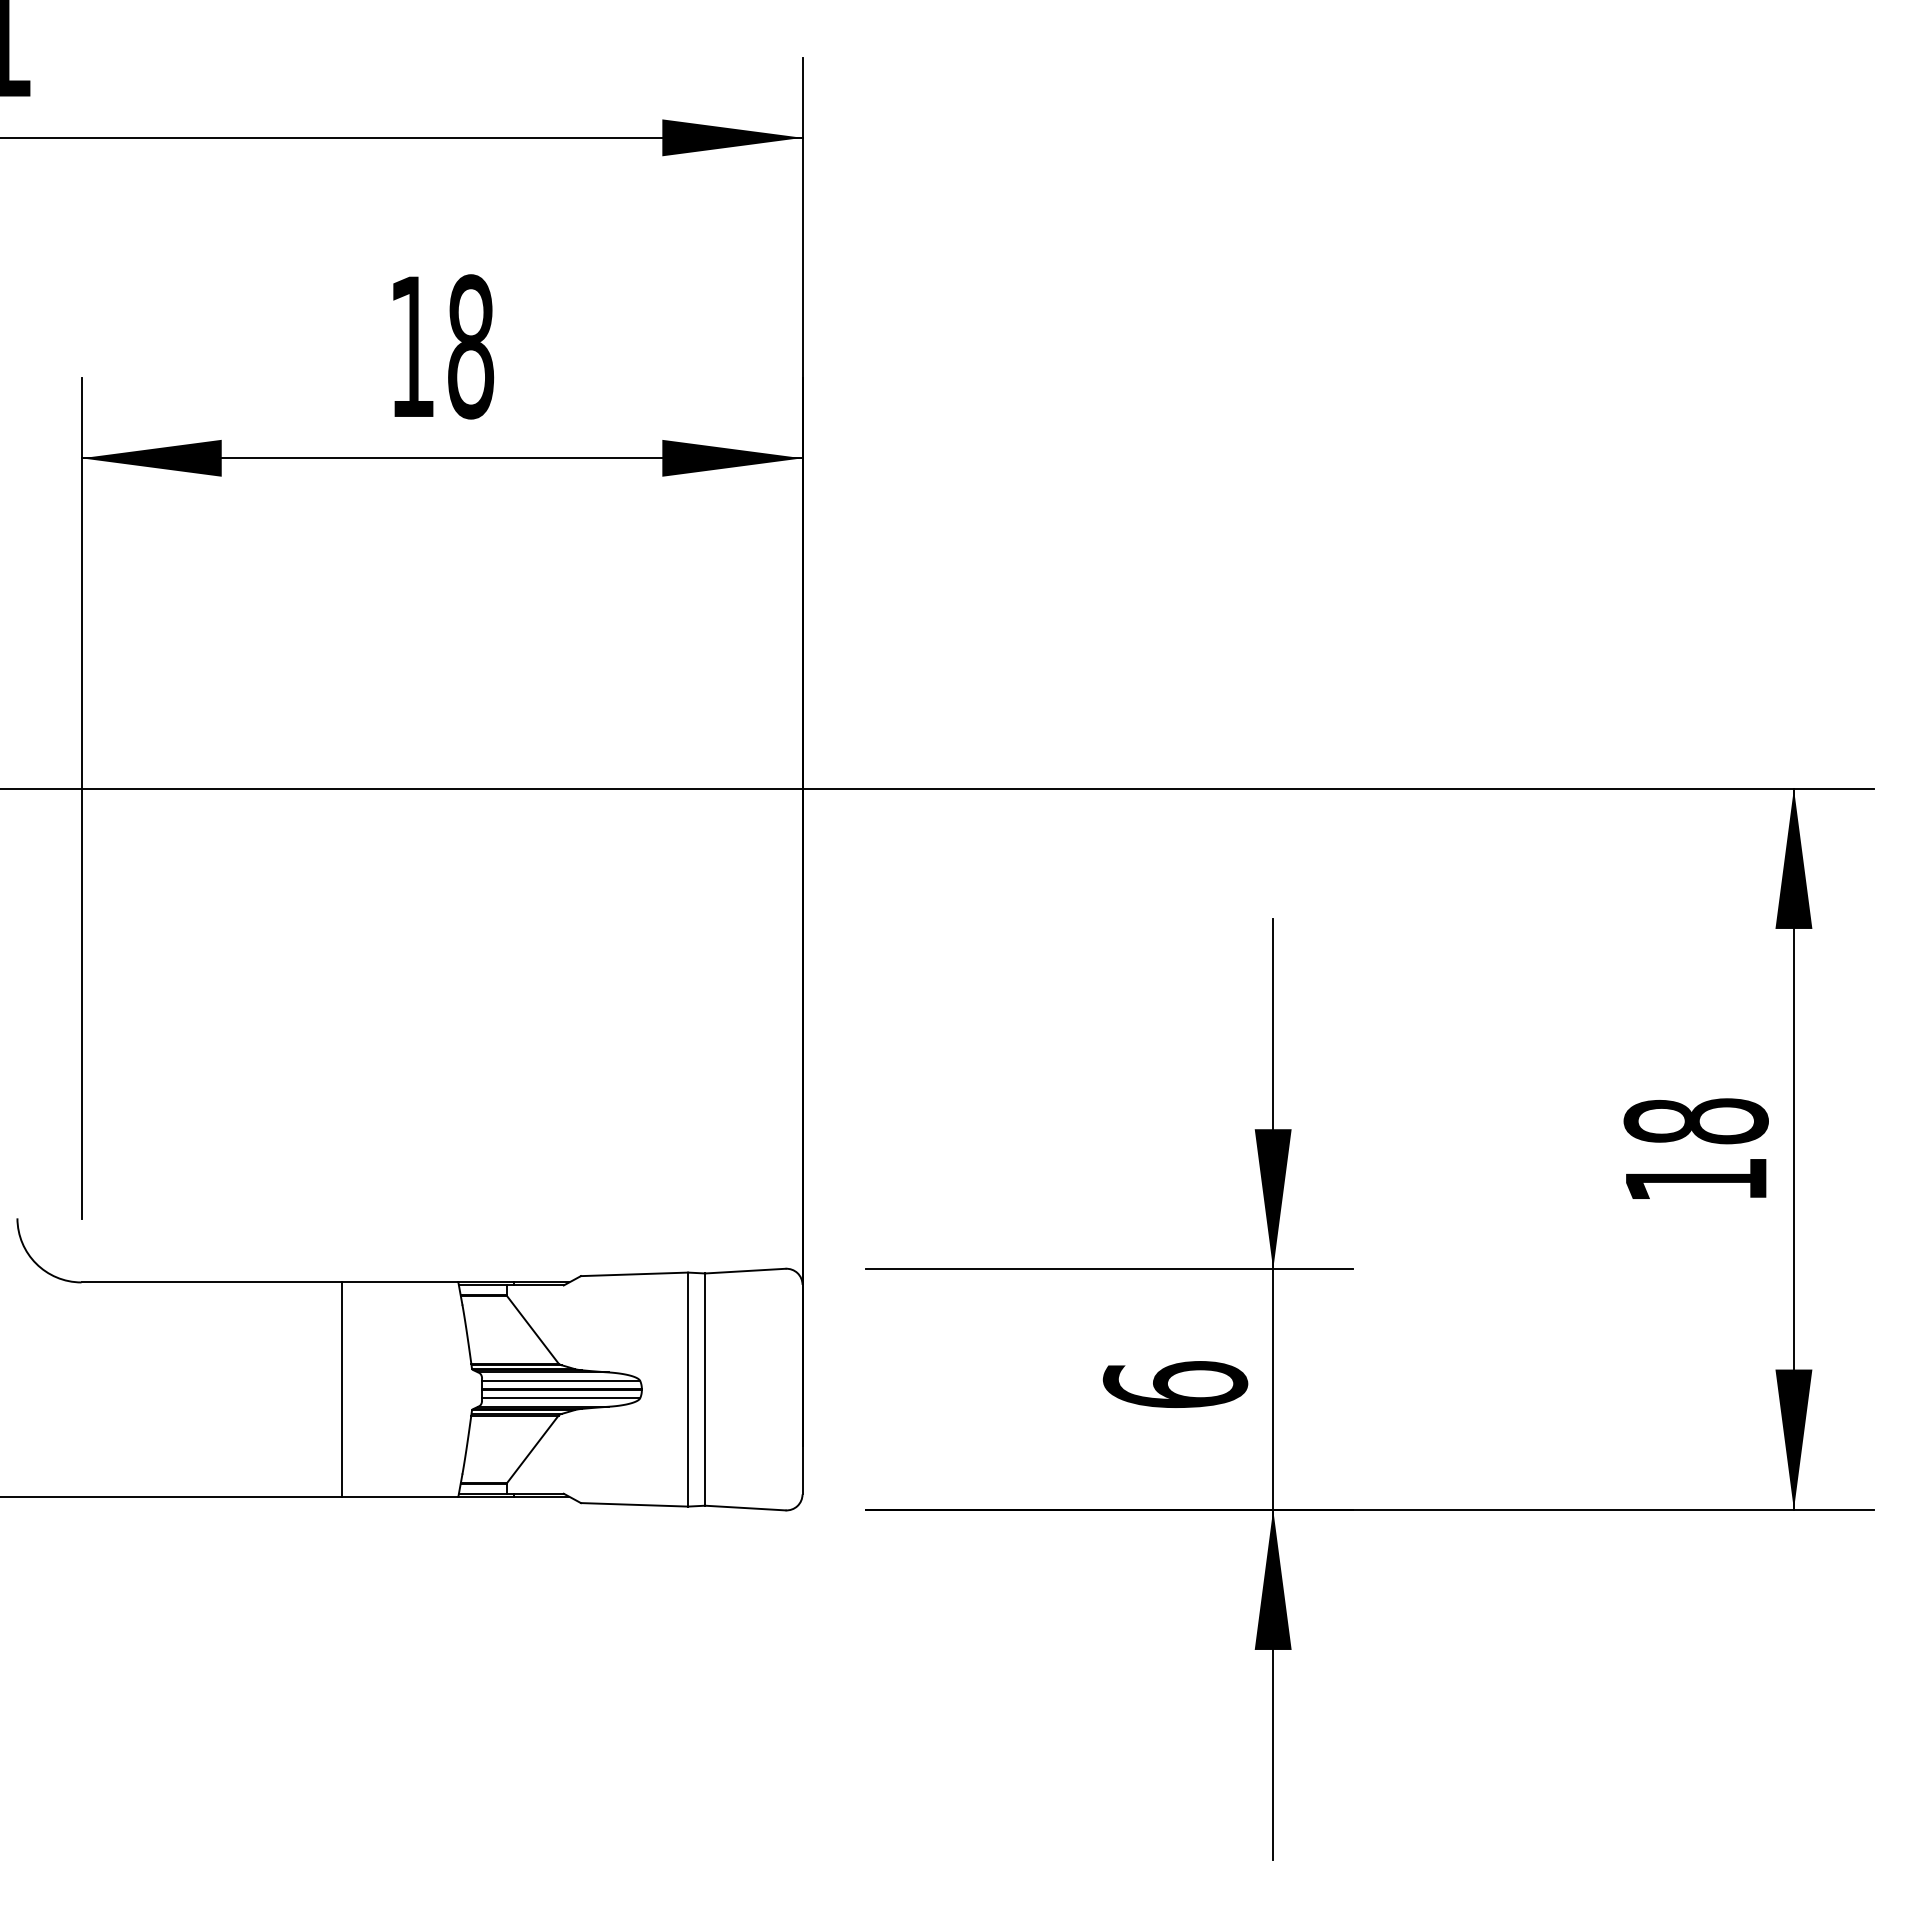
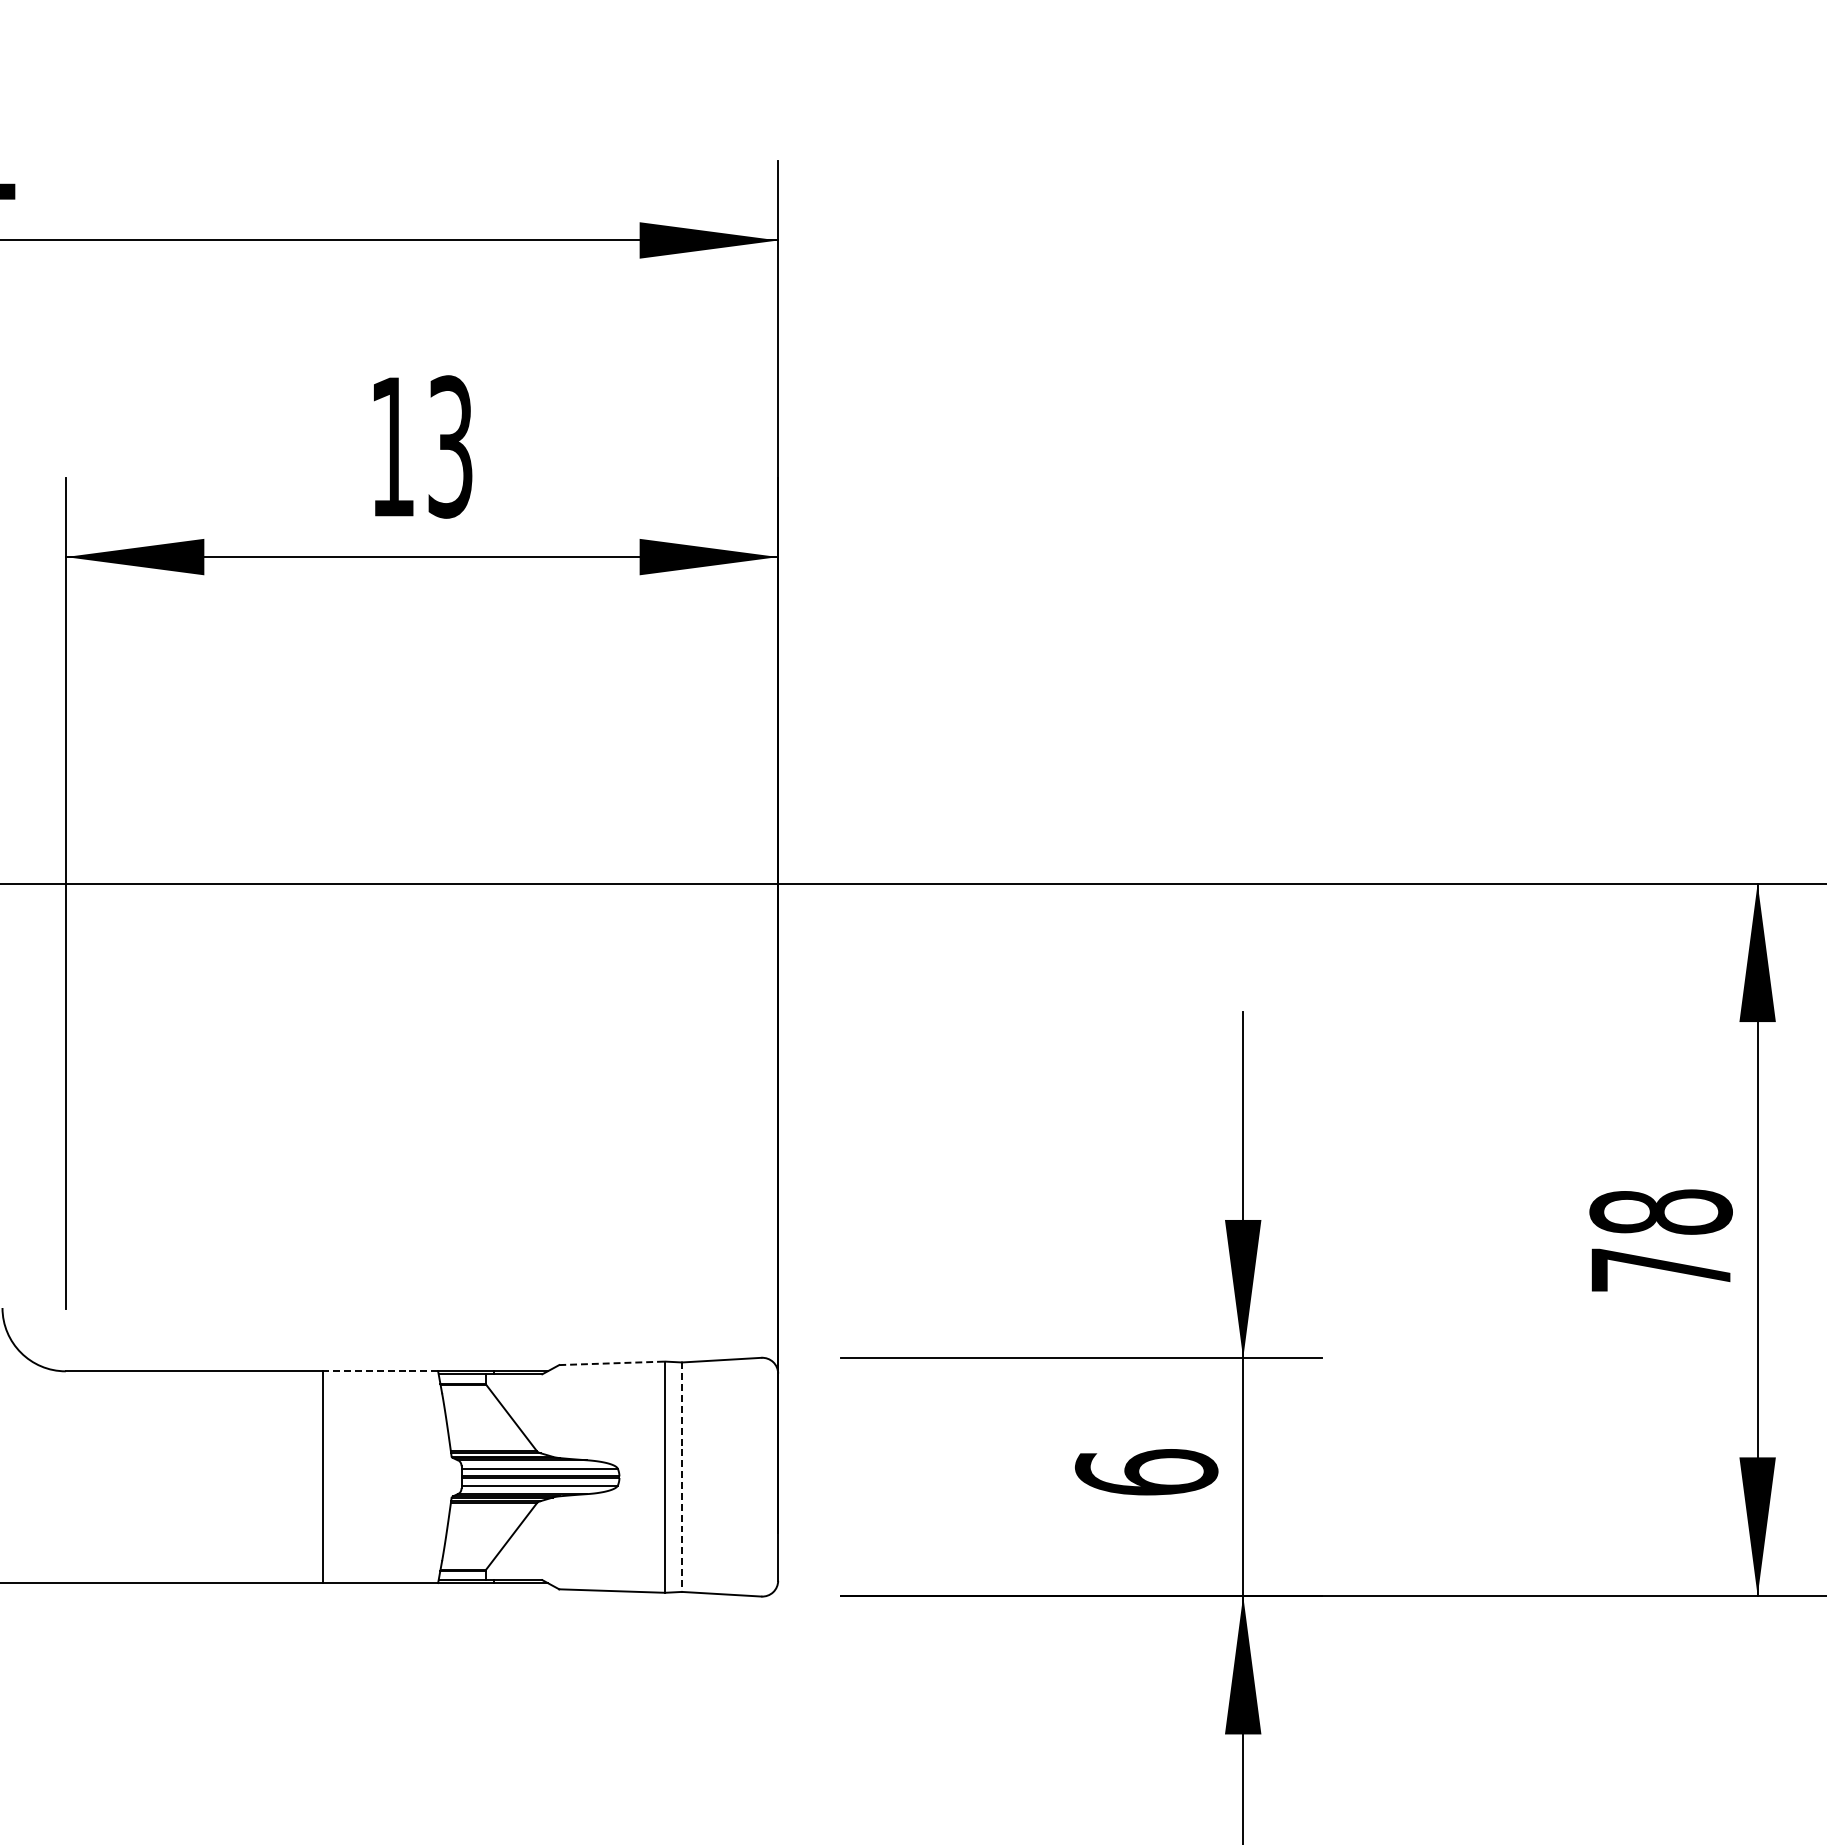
text: (471, 346) -> (451, 446), 18 -> 13
text: (1696, 1179) -> (1661, 1269), 18 -> 78
line: (634, 1274) -> (612, 1363), solid -> dashed
line: (399, 1282) -> (379, 1371), solid -> dashed
line: (705, 1390) -> (682, 1478), solid -> dashed

